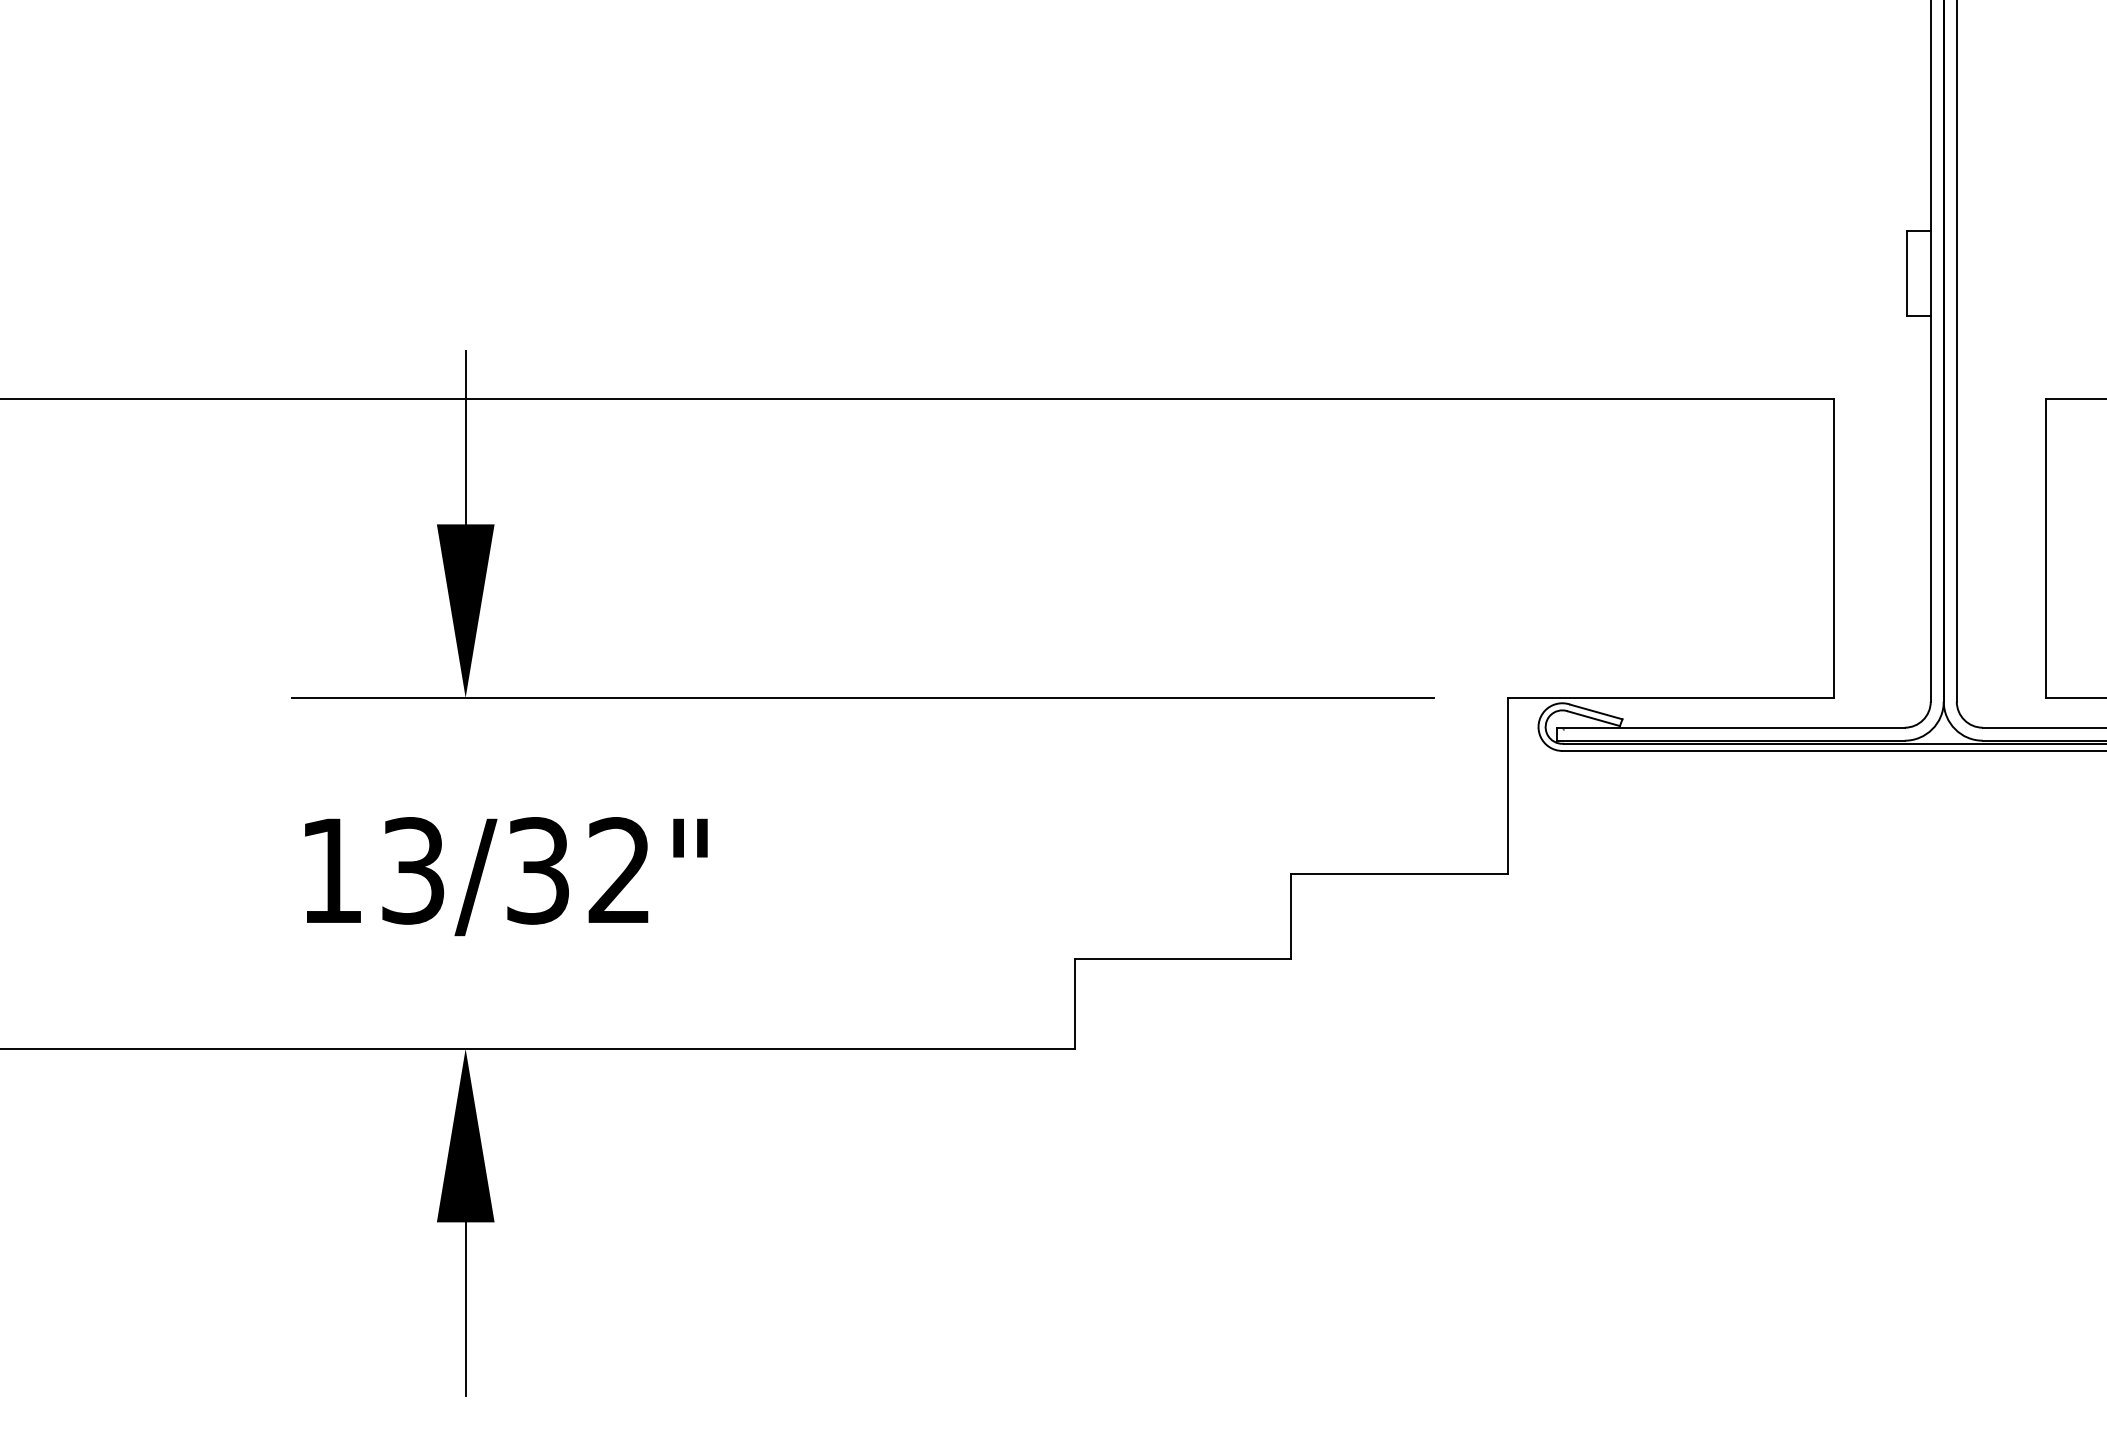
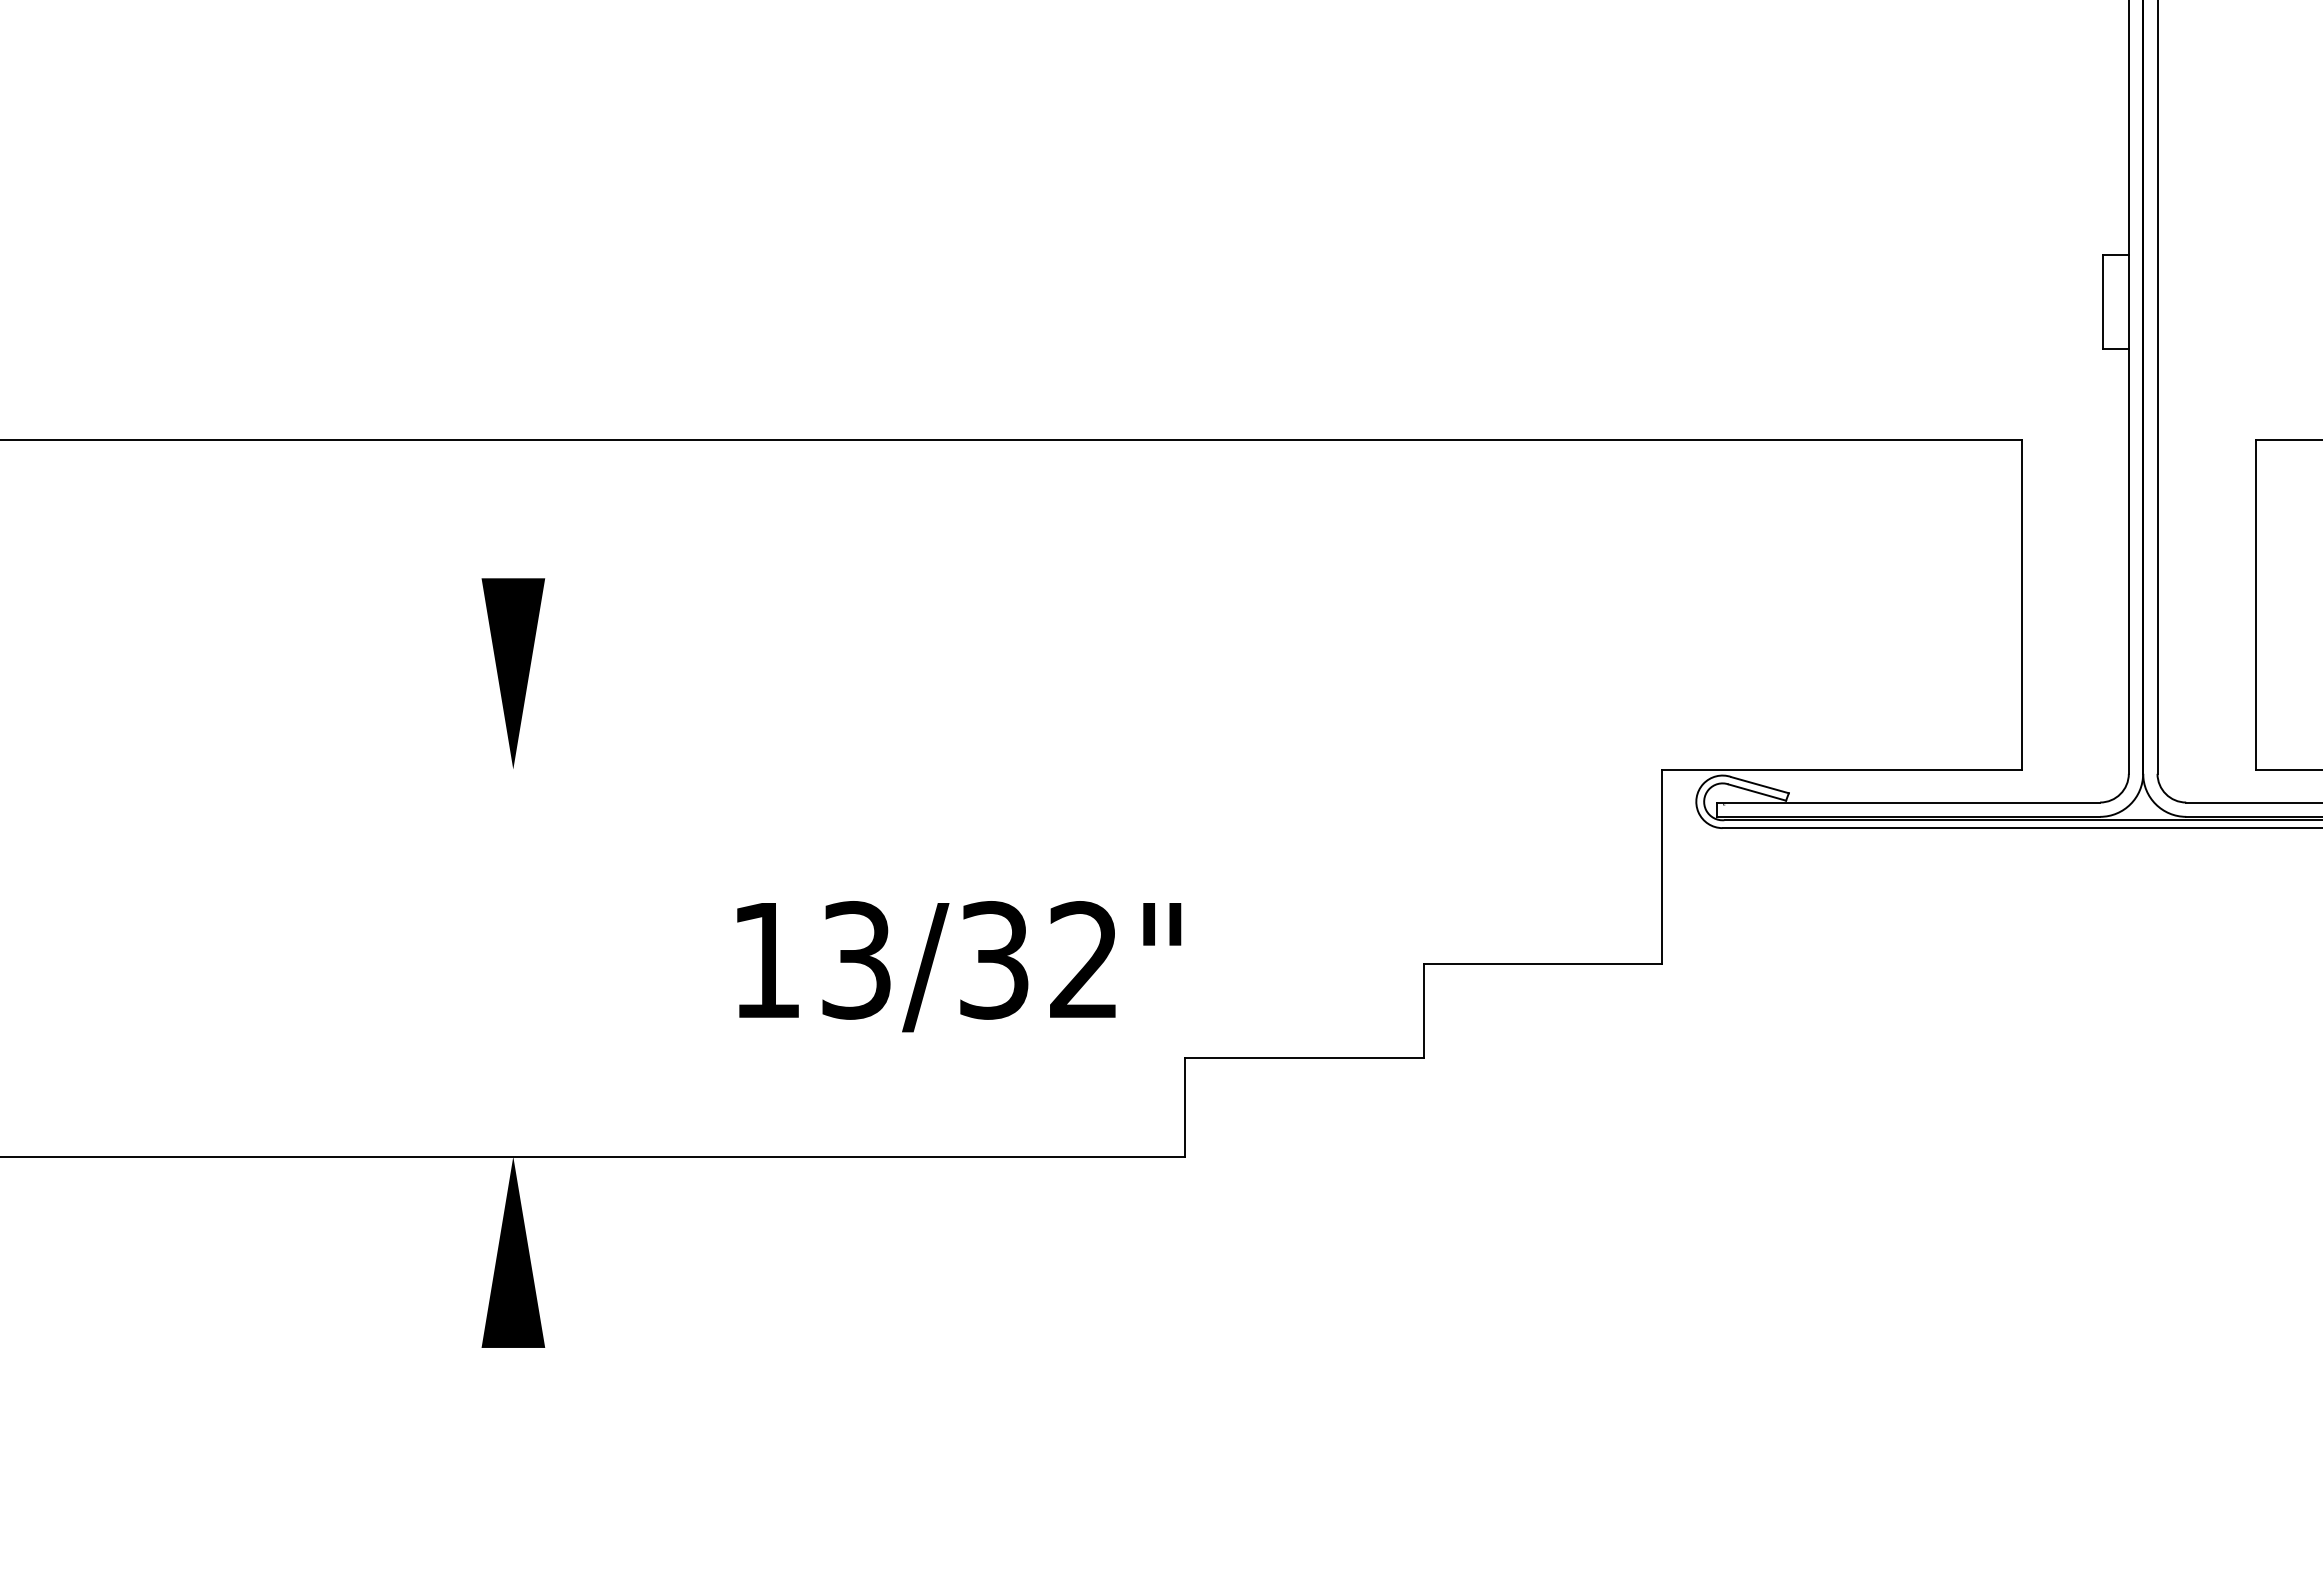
line: (465, 437) -> (513, 482), removed
line: (862, 697) -> (950, 769), removed
text: (506, 876) -> (959, 966), moved
line: (465, 1309) -> (513, 1443), removed

